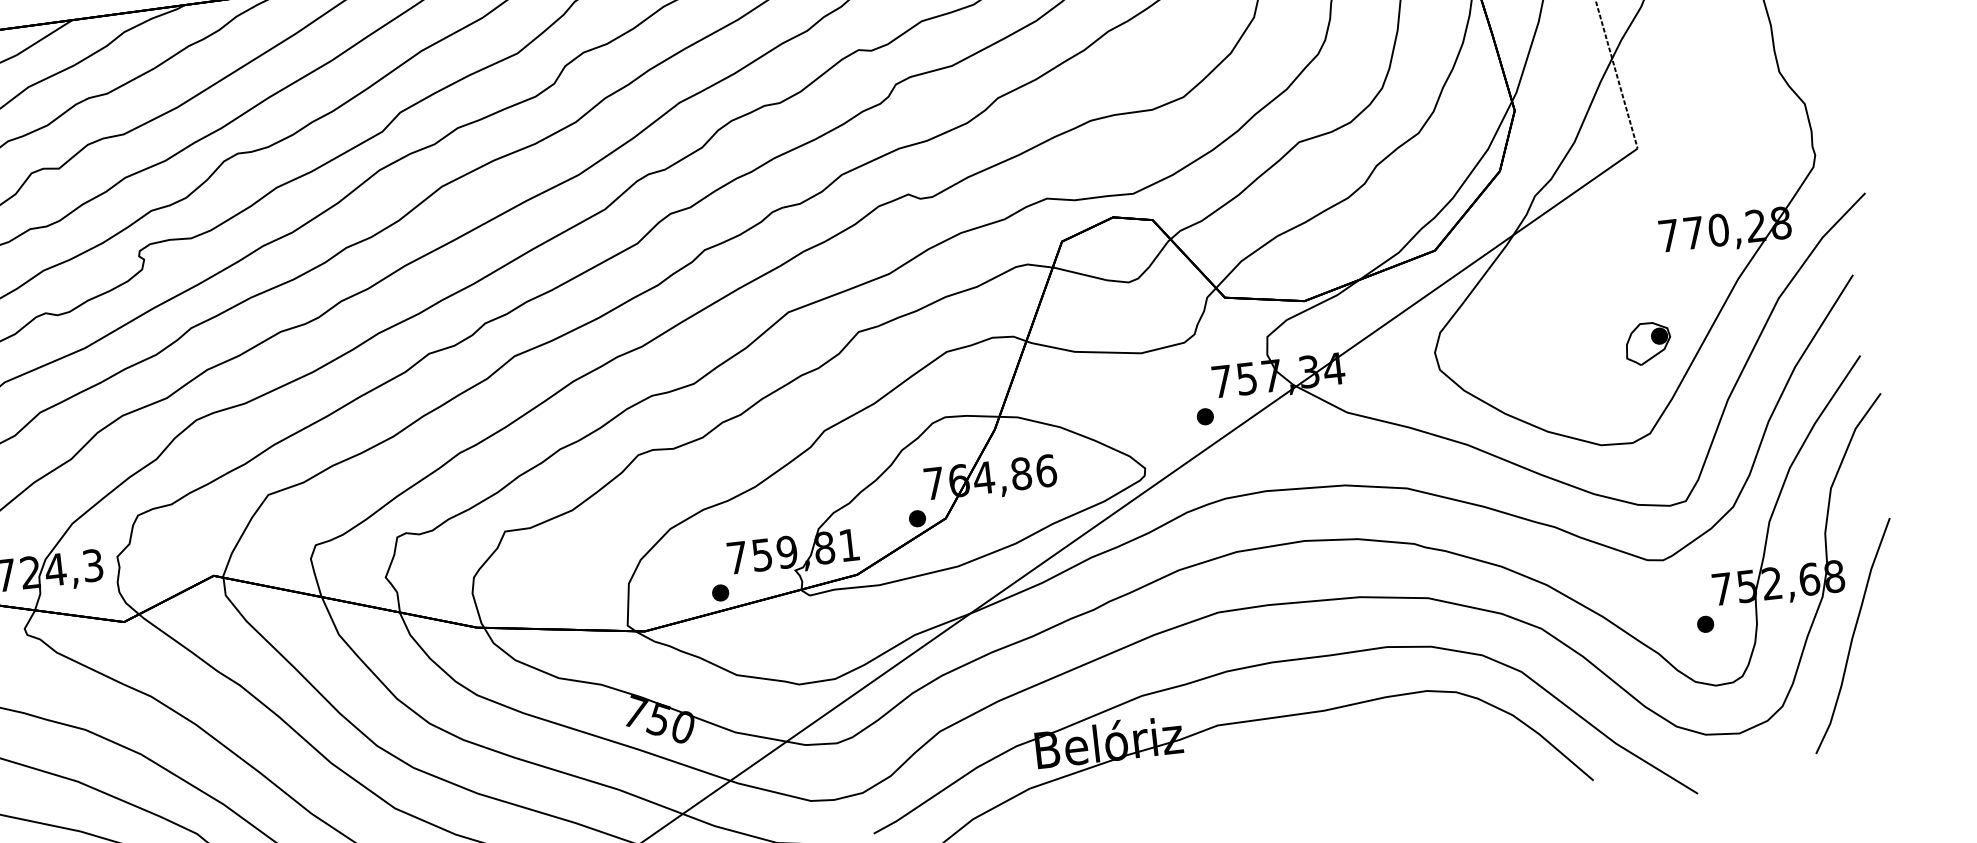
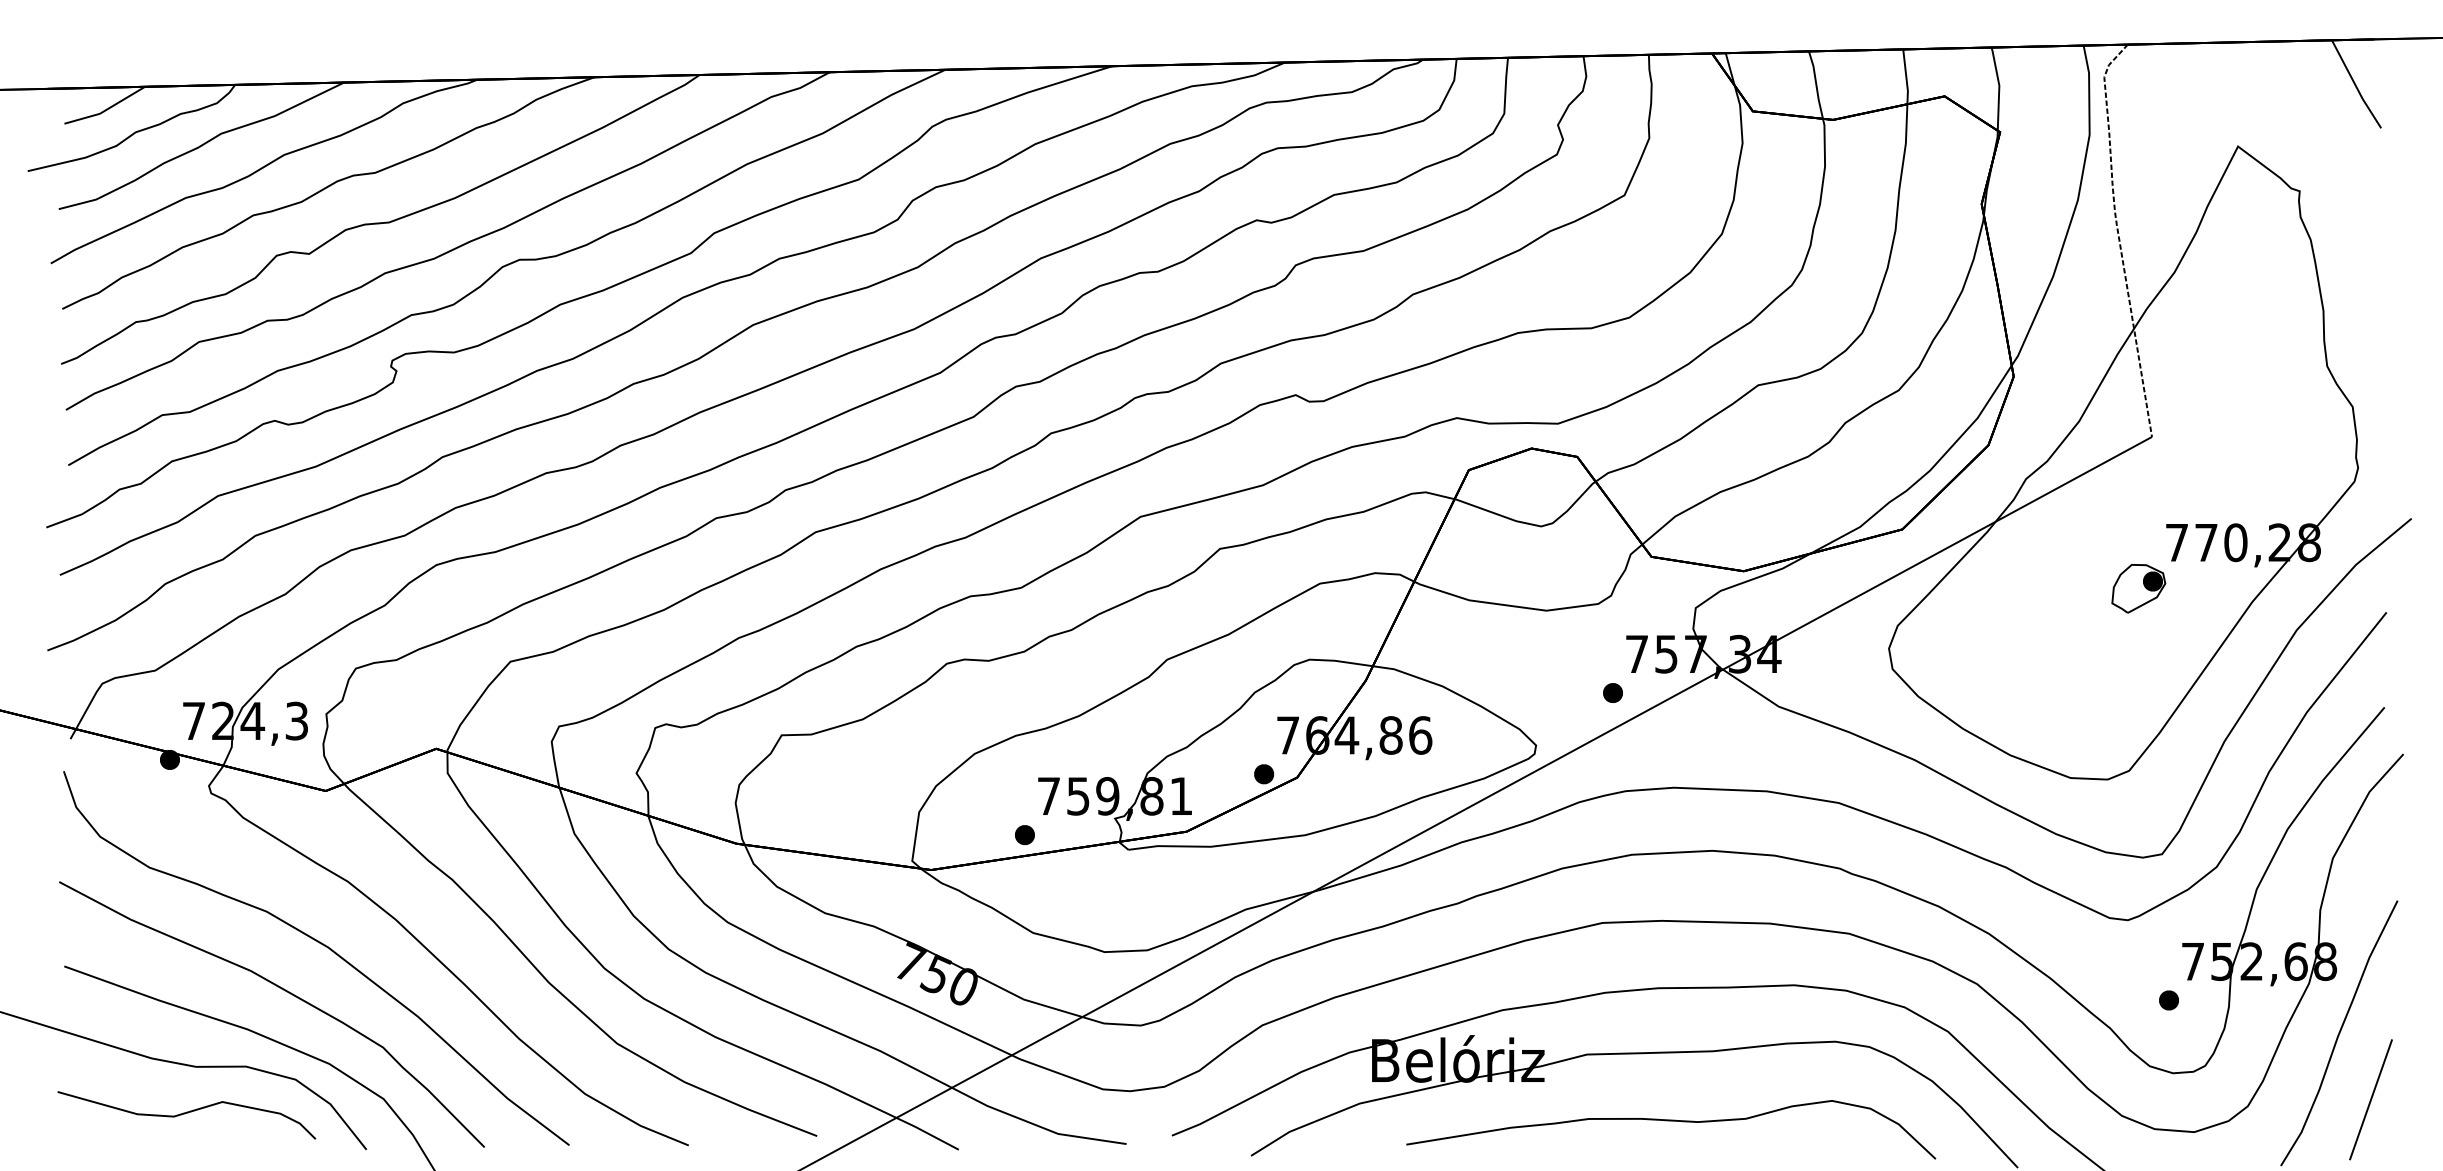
part: (1647, 343) -> (2138, 588), moved
line: (1885, 689) -> (2370, 1099), added
curve: (1295, 774) -> (1671, 1121), added

